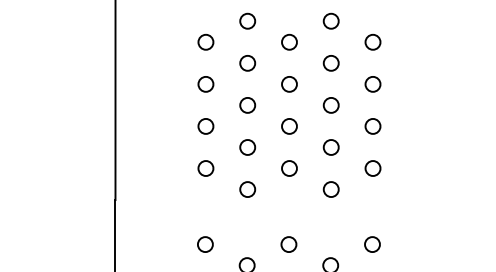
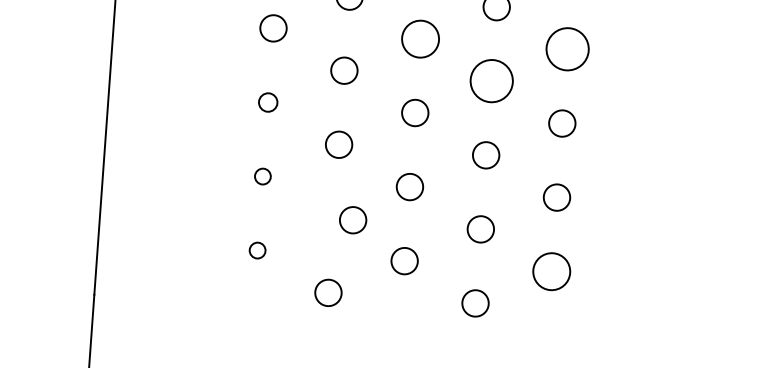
circle: (289, 41) -> (420, 37), size x1.4
circle: (372, 42) -> (566, 49), size x1.6
circle: (330, 63) -> (490, 81), size x1.6
circle: (205, 84) -> (267, 102), size x0.7
circle: (205, 126) -> (262, 176), size x0.6
circle: (247, 147) -> (352, 220), moved
circle: (205, 168) -> (256, 250), size x0.6
circle: (372, 168) -> (550, 271), size x1.4

